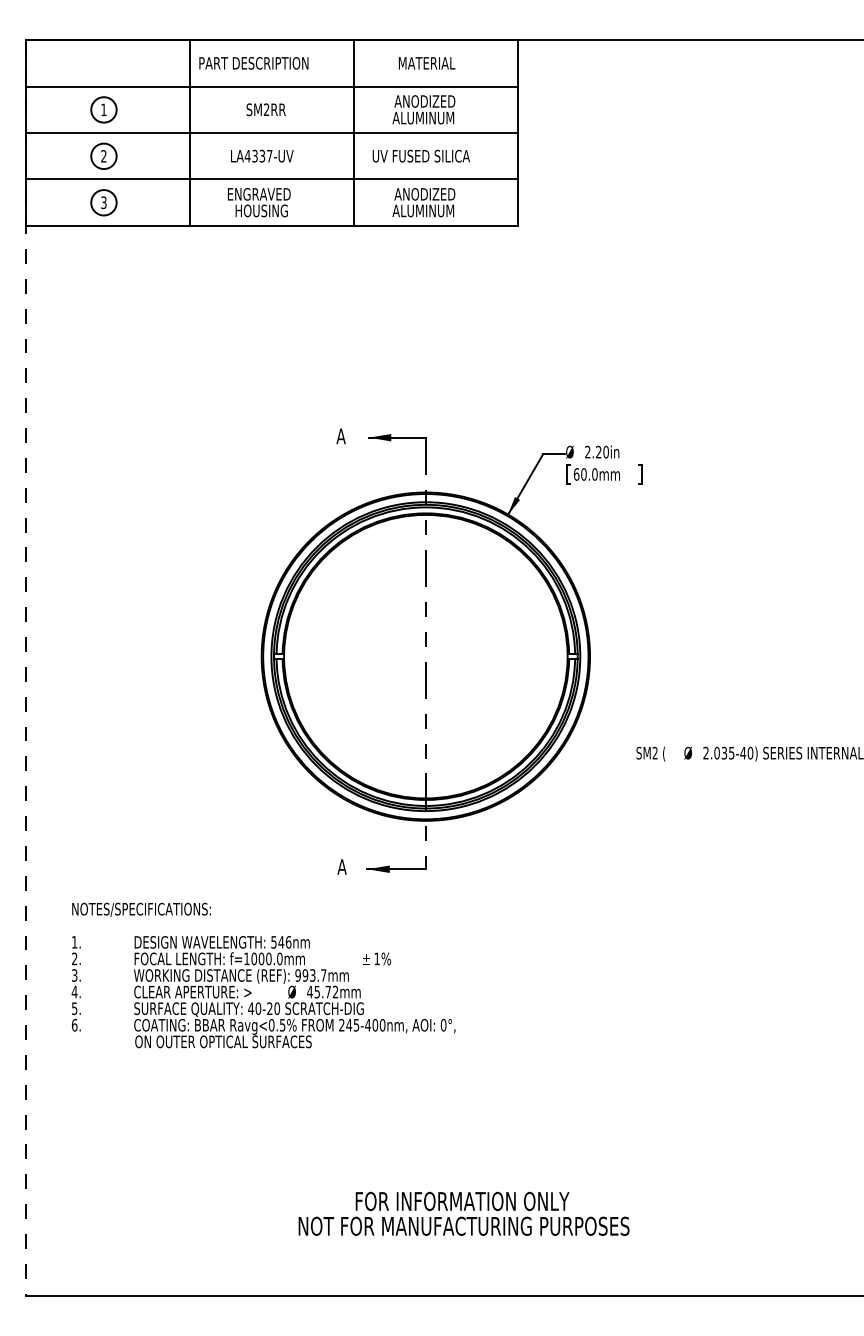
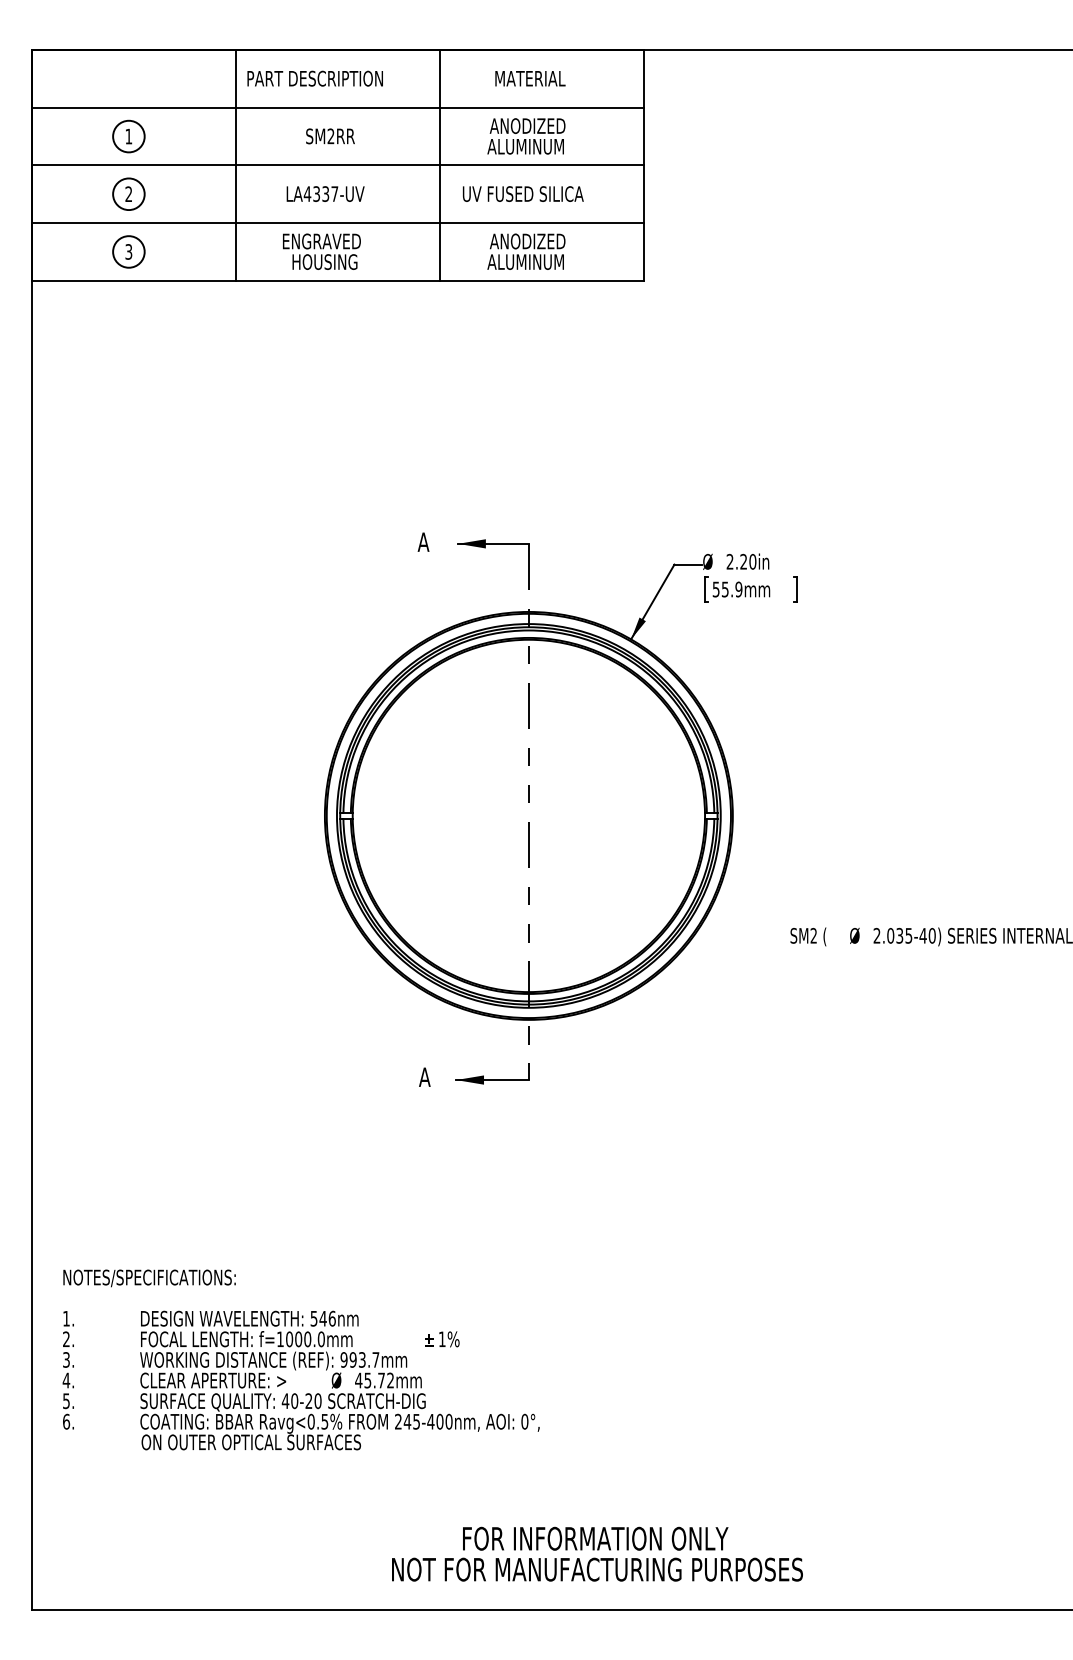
text: (585, 474) -> (727, 589), 60.0mm -> 55.9mm
line: (26, 668) -> (32, 830), dashed -> solid
text: (263, 975) -> (301, 1359), moved
text: (463, 1213) -> (596, 1553), moved

